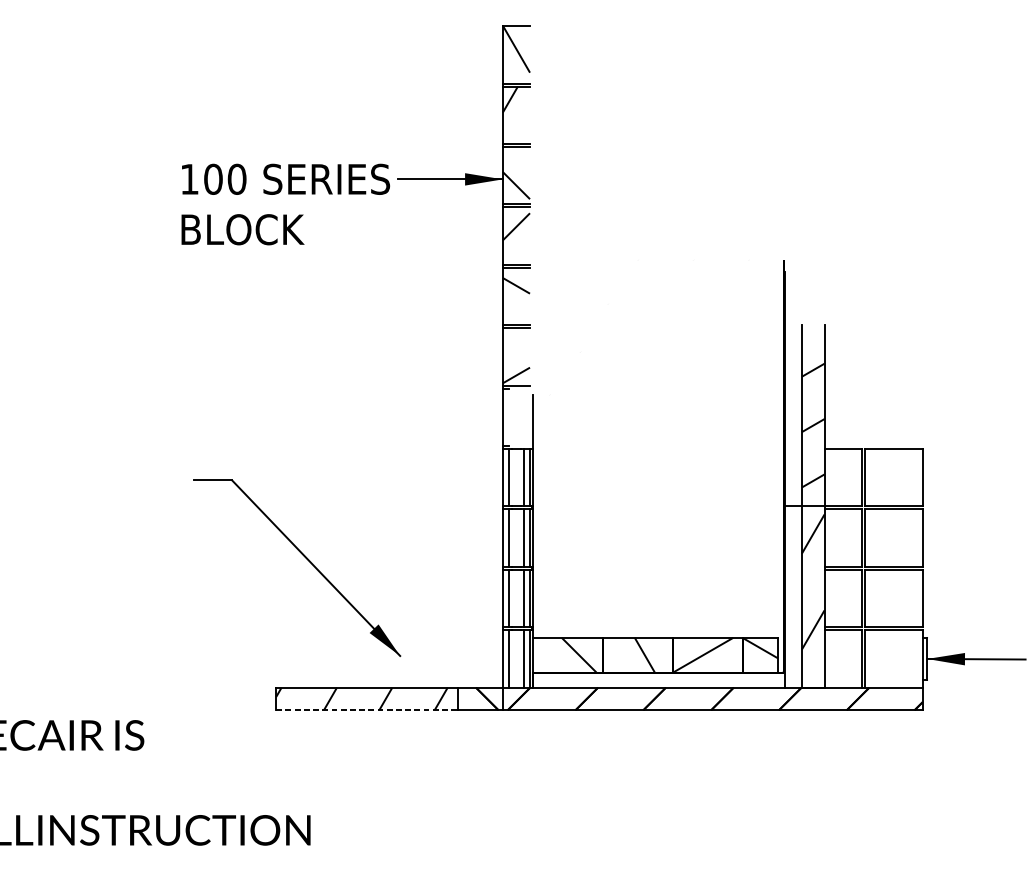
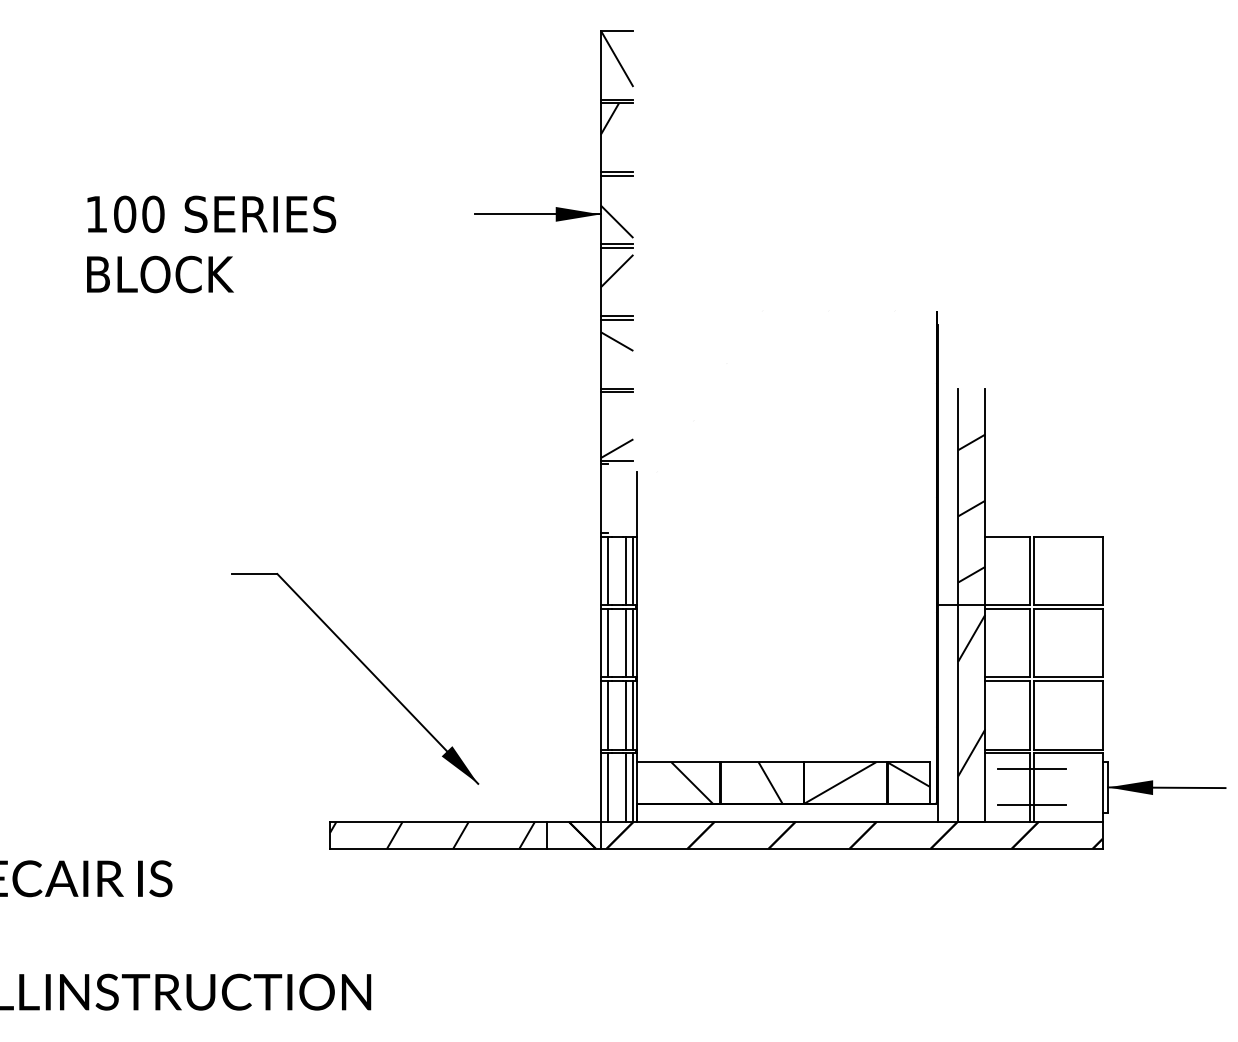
text: (285, 204) -> (211, 244), moved
line: (863, 643) -> (1031, 769), added
line: (863, 674) -> (1031, 805), added
line: (366, 710) -> (438, 848), dashed -> solid

